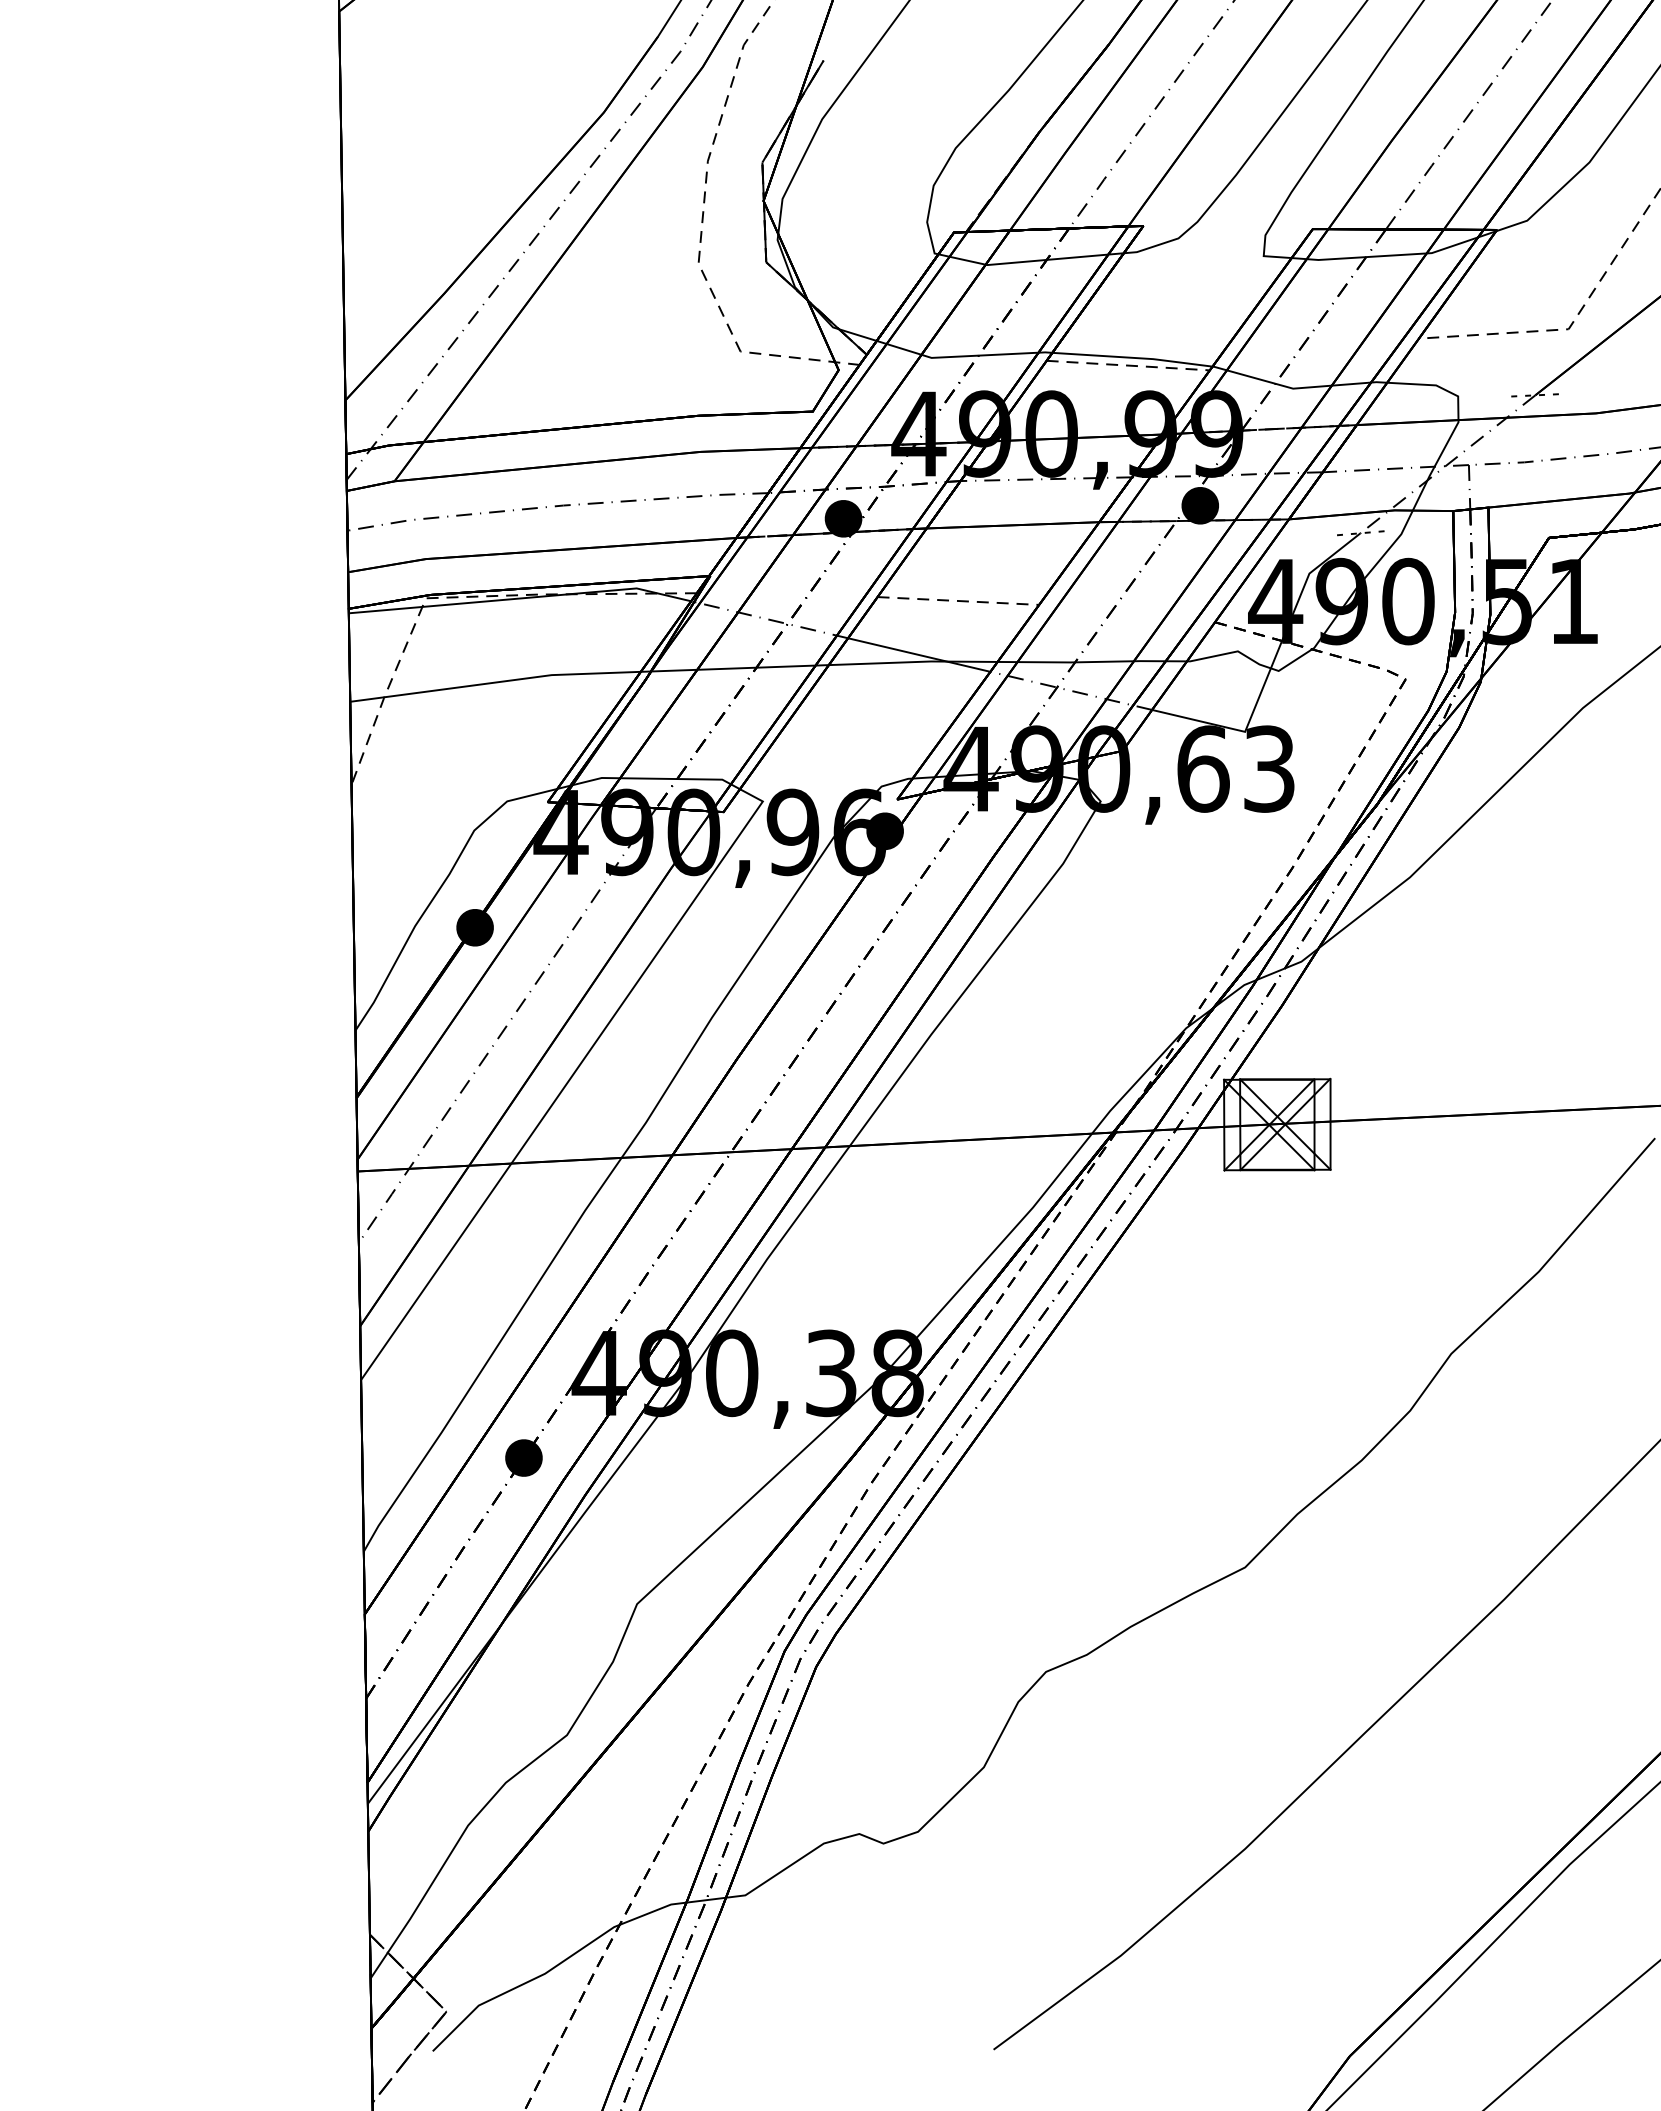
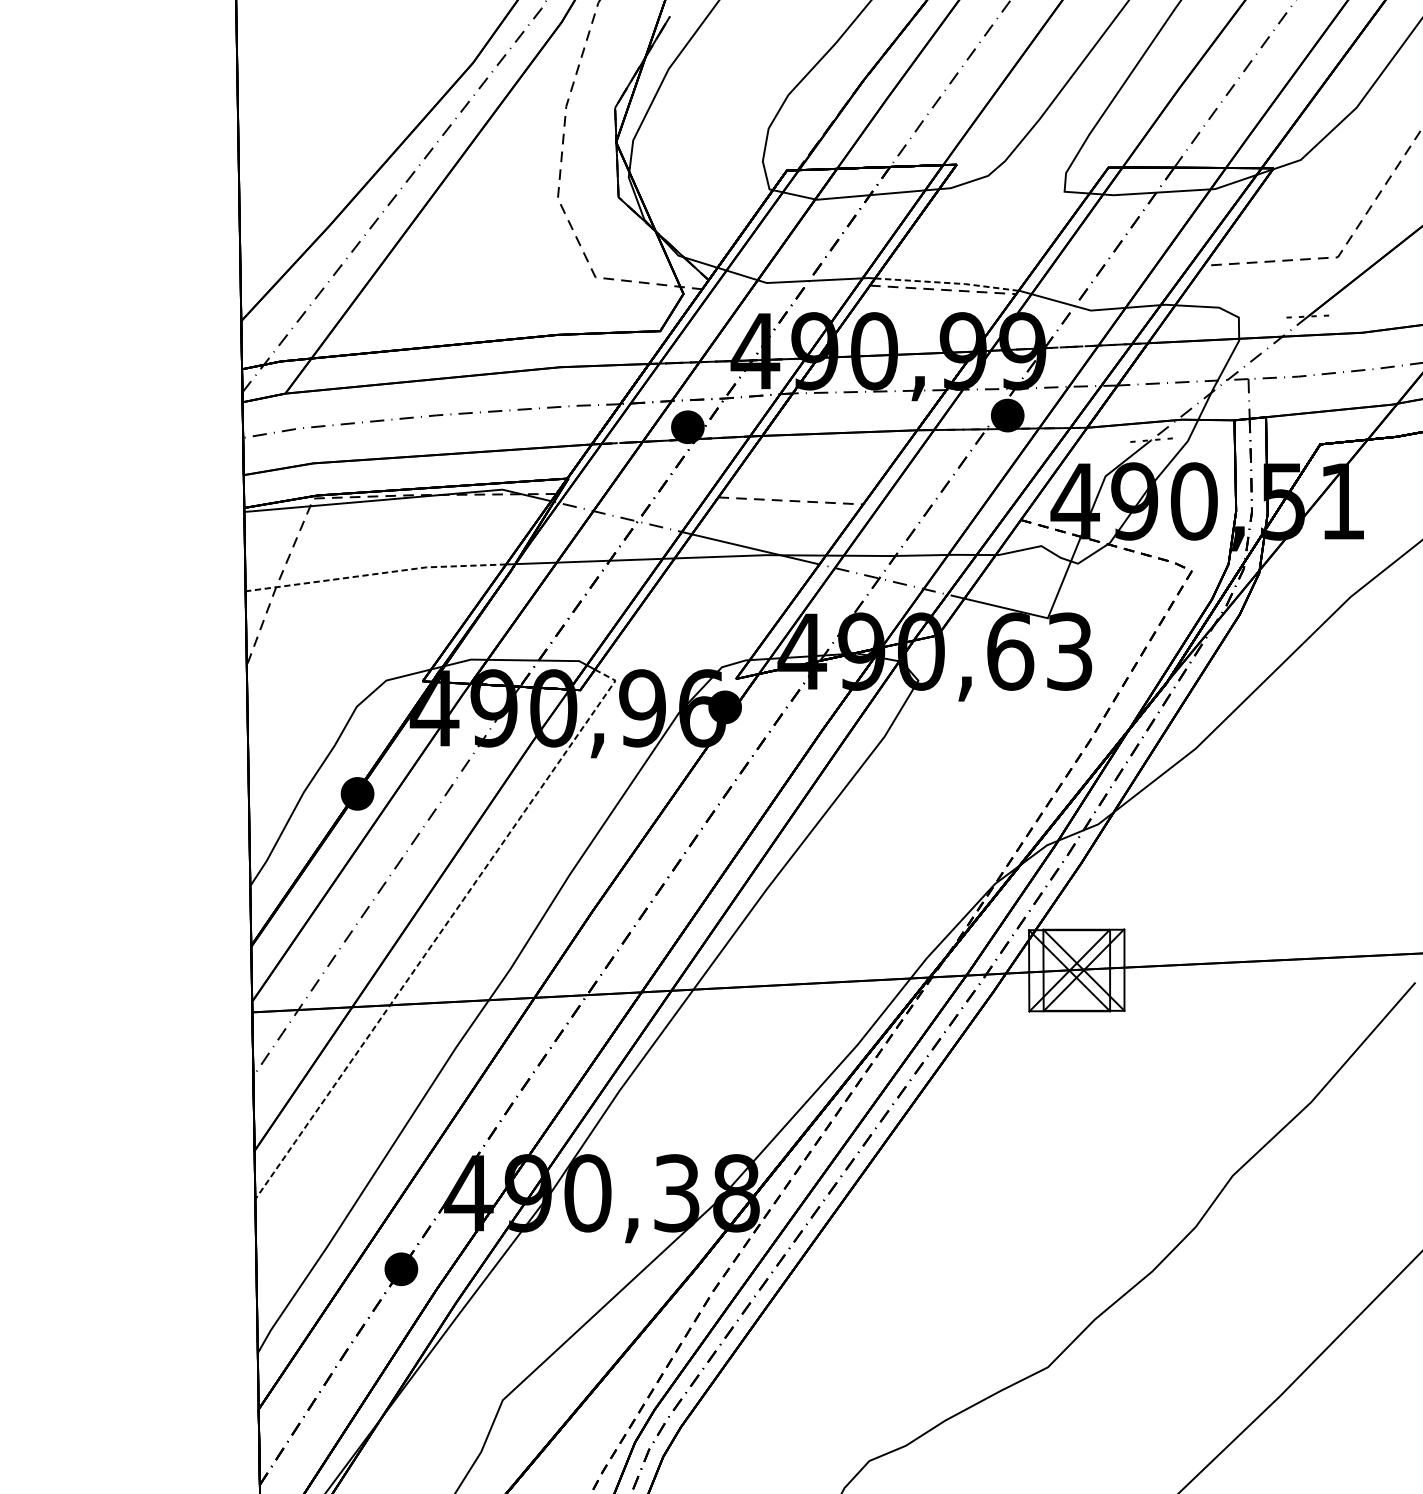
line: (1133, 357) -> (947, 282), solid -> dashed
line: (495, 682) -> (375, 574), solid -> dashed
line: (569, 1079) -> (442, 929), solid -> dashed

